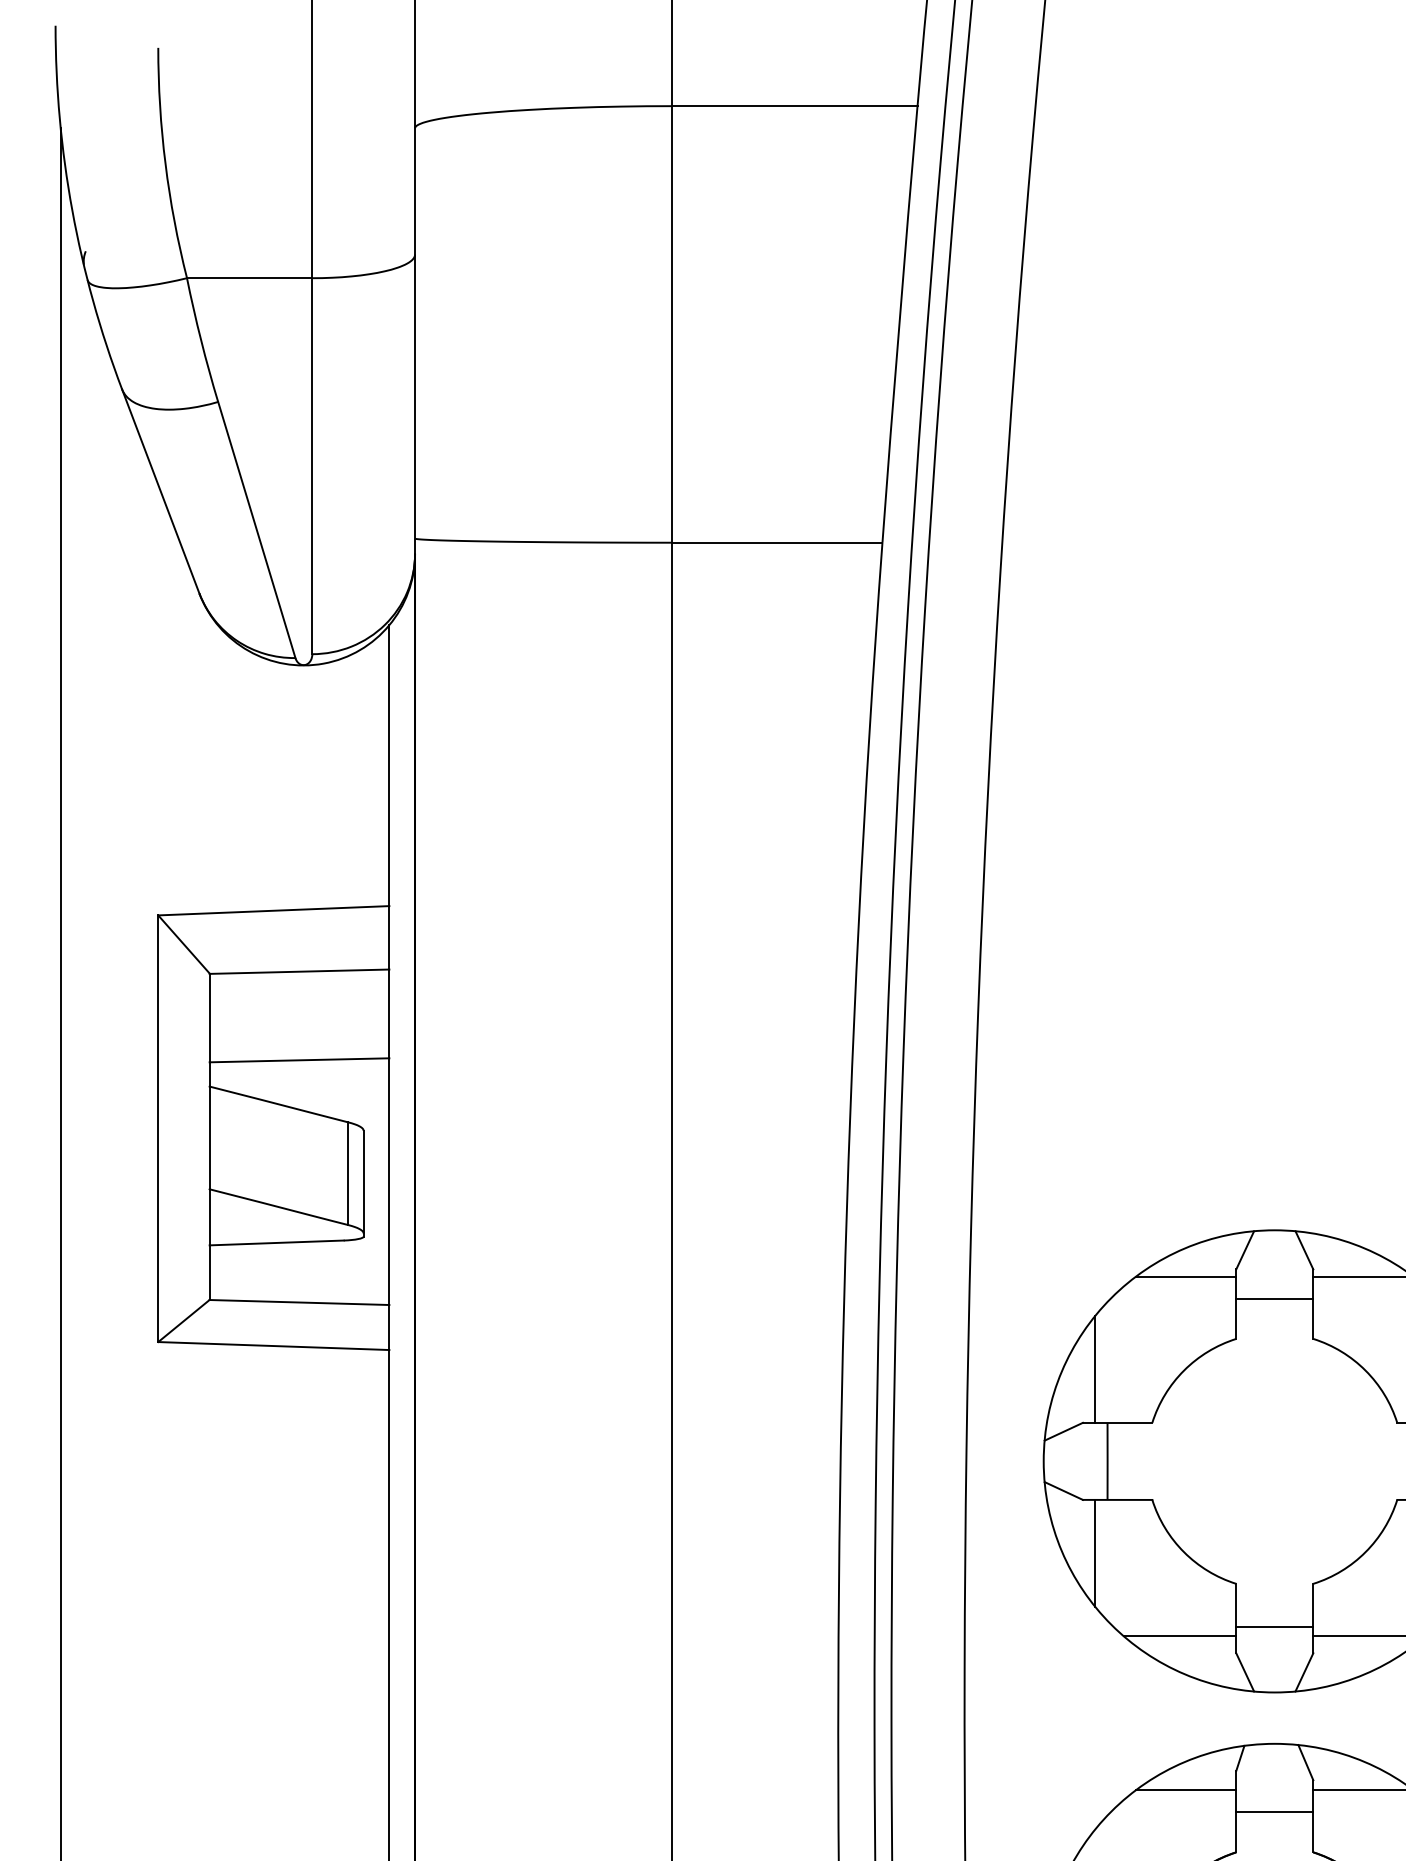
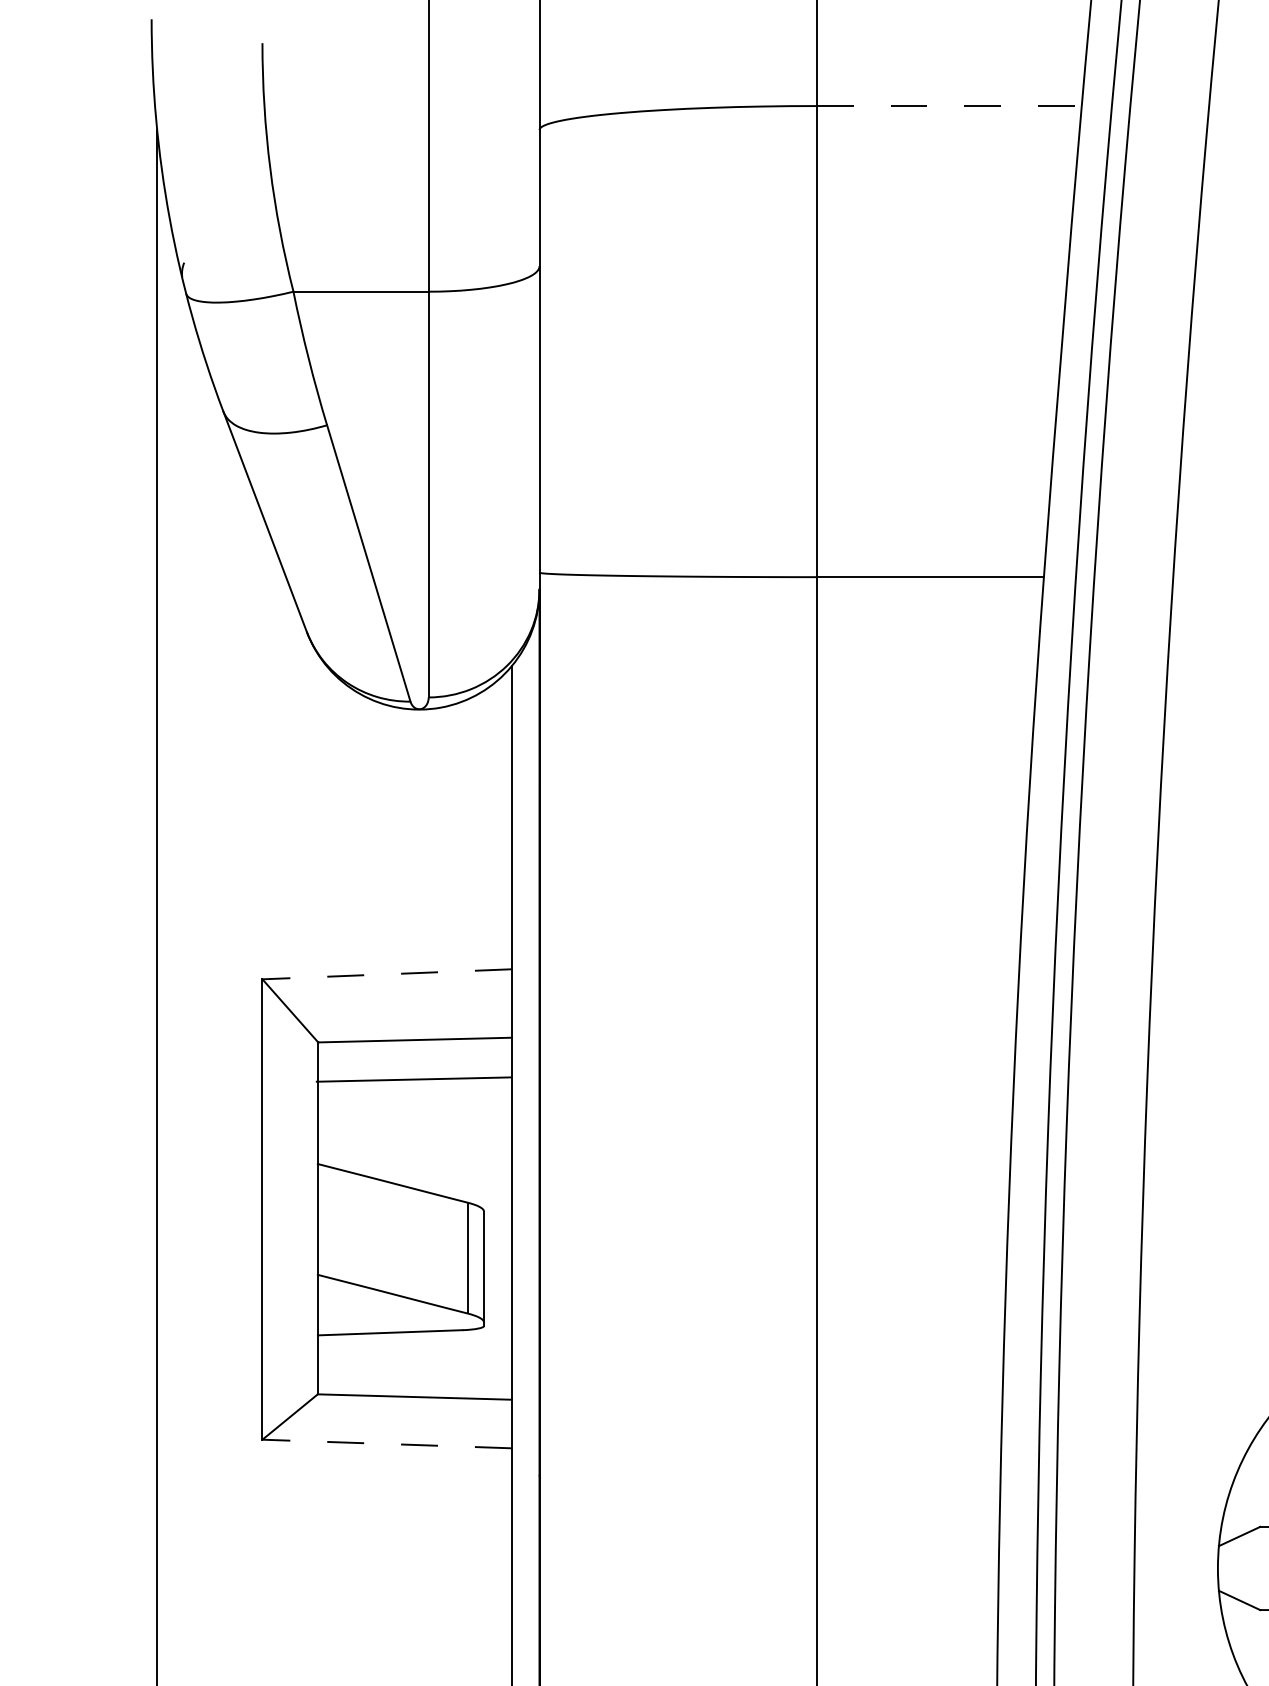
line: (794, 106) -> (949, 106), solid -> dashed
line: (273, 910) -> (386, 974), solid -> dashed
line: (299, 1060) -> (413, 1079), moved
line: (273, 1346) -> (386, 1444), solid -> dashed

